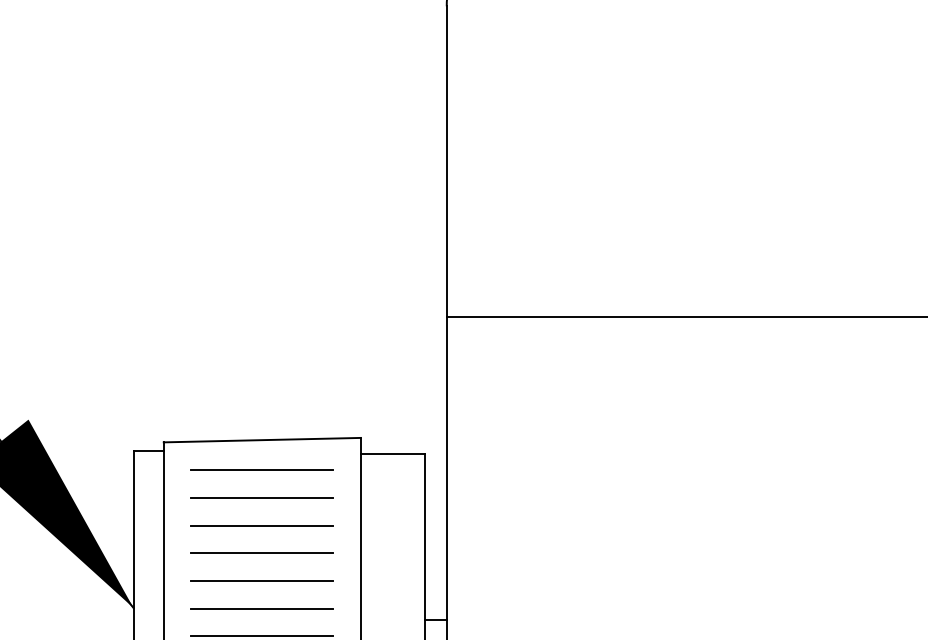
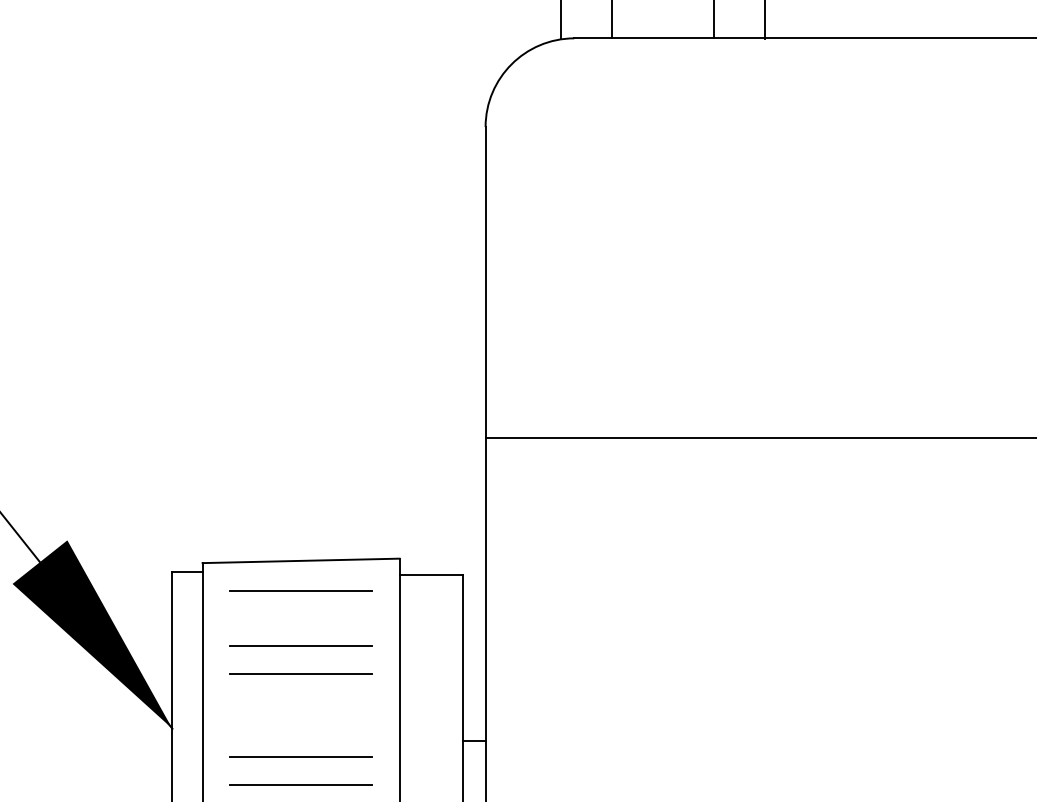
line: (261, 497) -> (300, 618), removed
line: (261, 580) -> (300, 701), removed
line: (261, 608) -> (300, 729), removed

